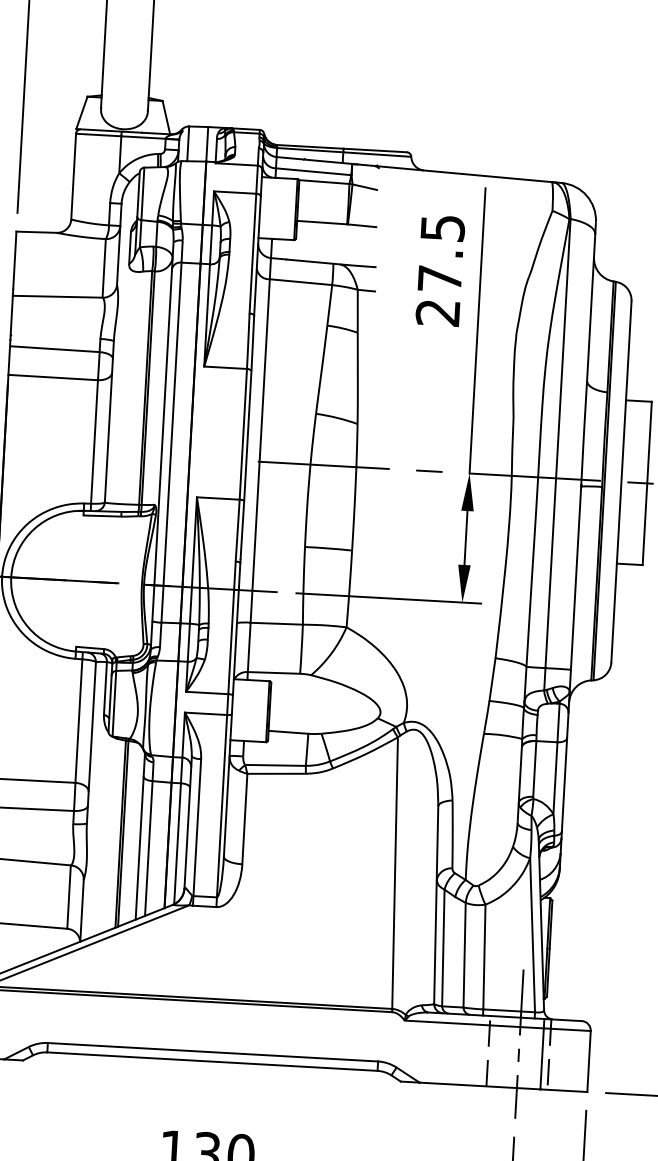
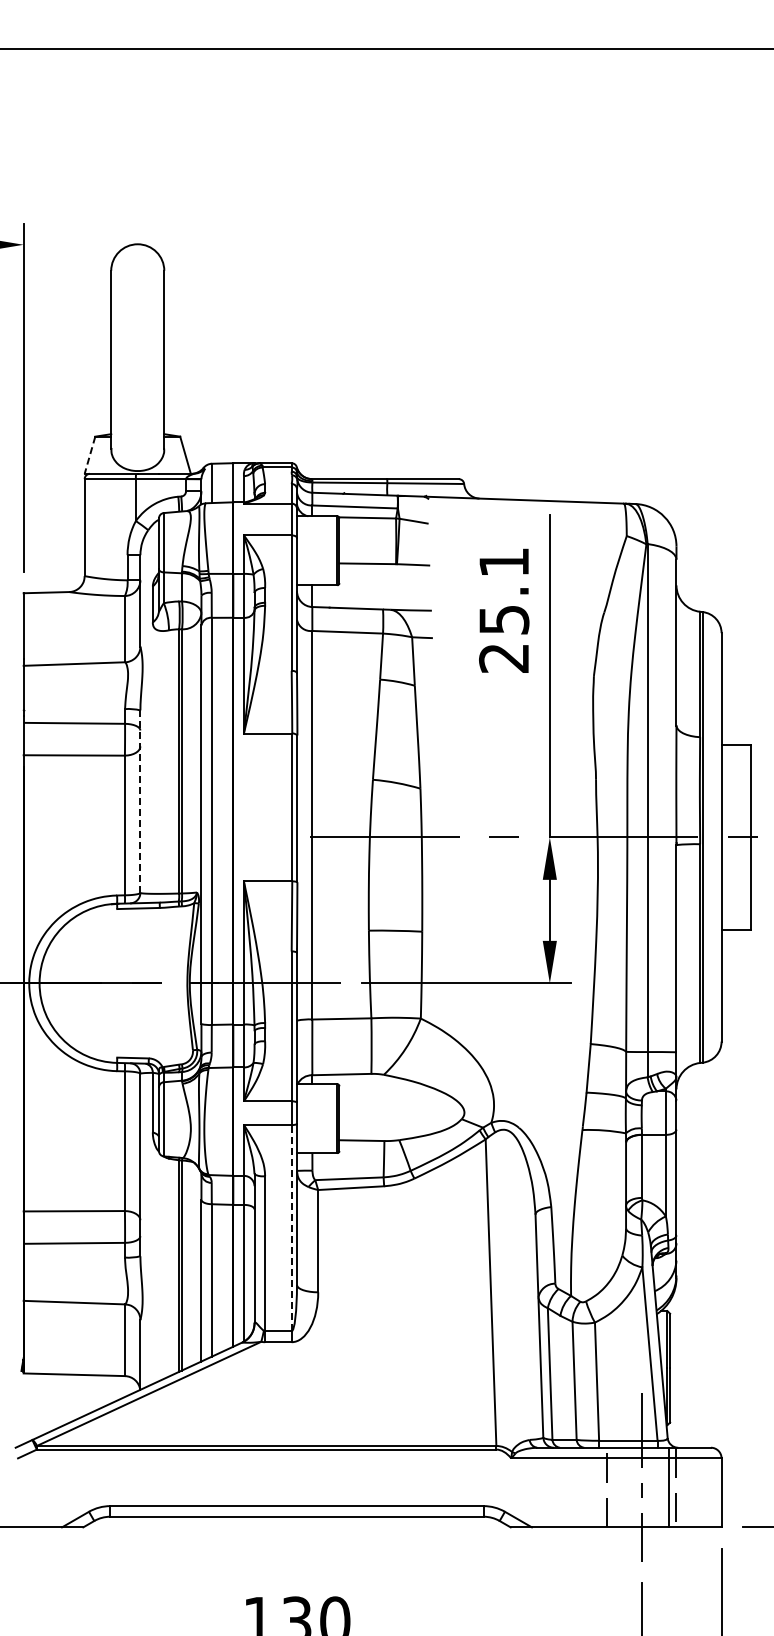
line: (81, 113) -> (89, 455), solid -> dashed
text: (441, 253) -> (504, 591), 27.5 -> 25.1
line: (109, 421) -> (140, 801), solid -> dashed
line: (221, 805) -> (291, 1227), solid -> dashed

